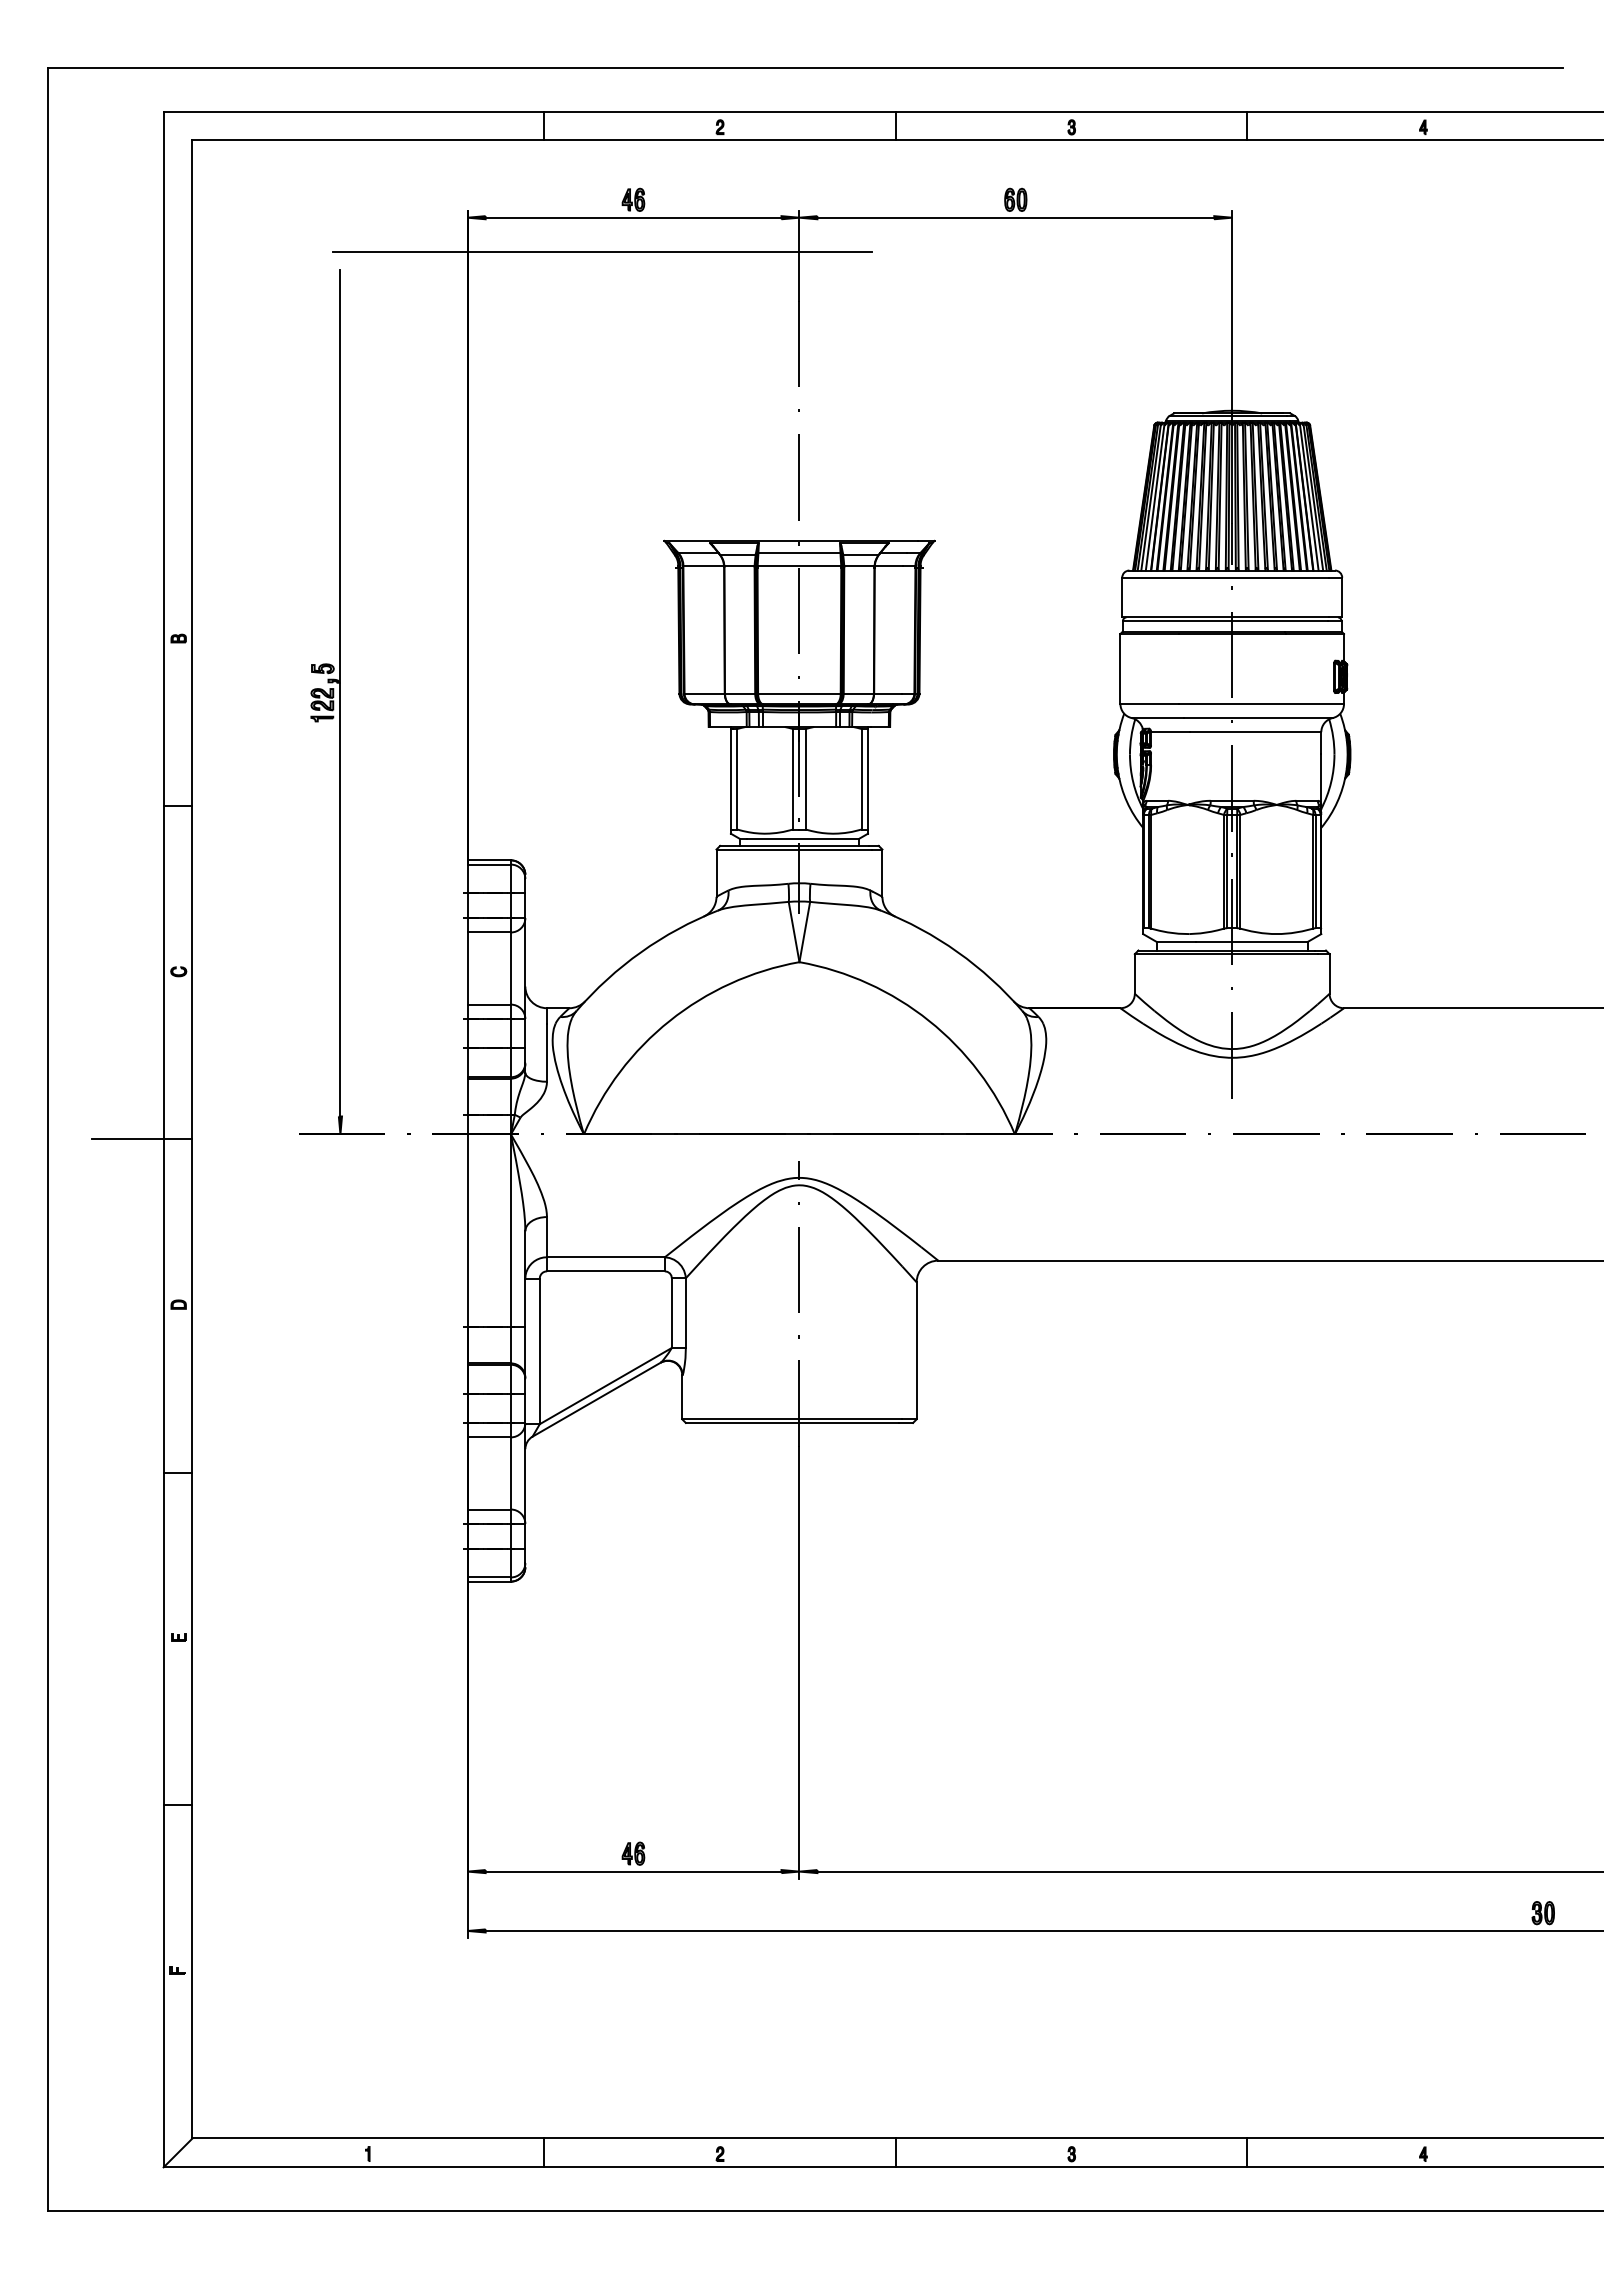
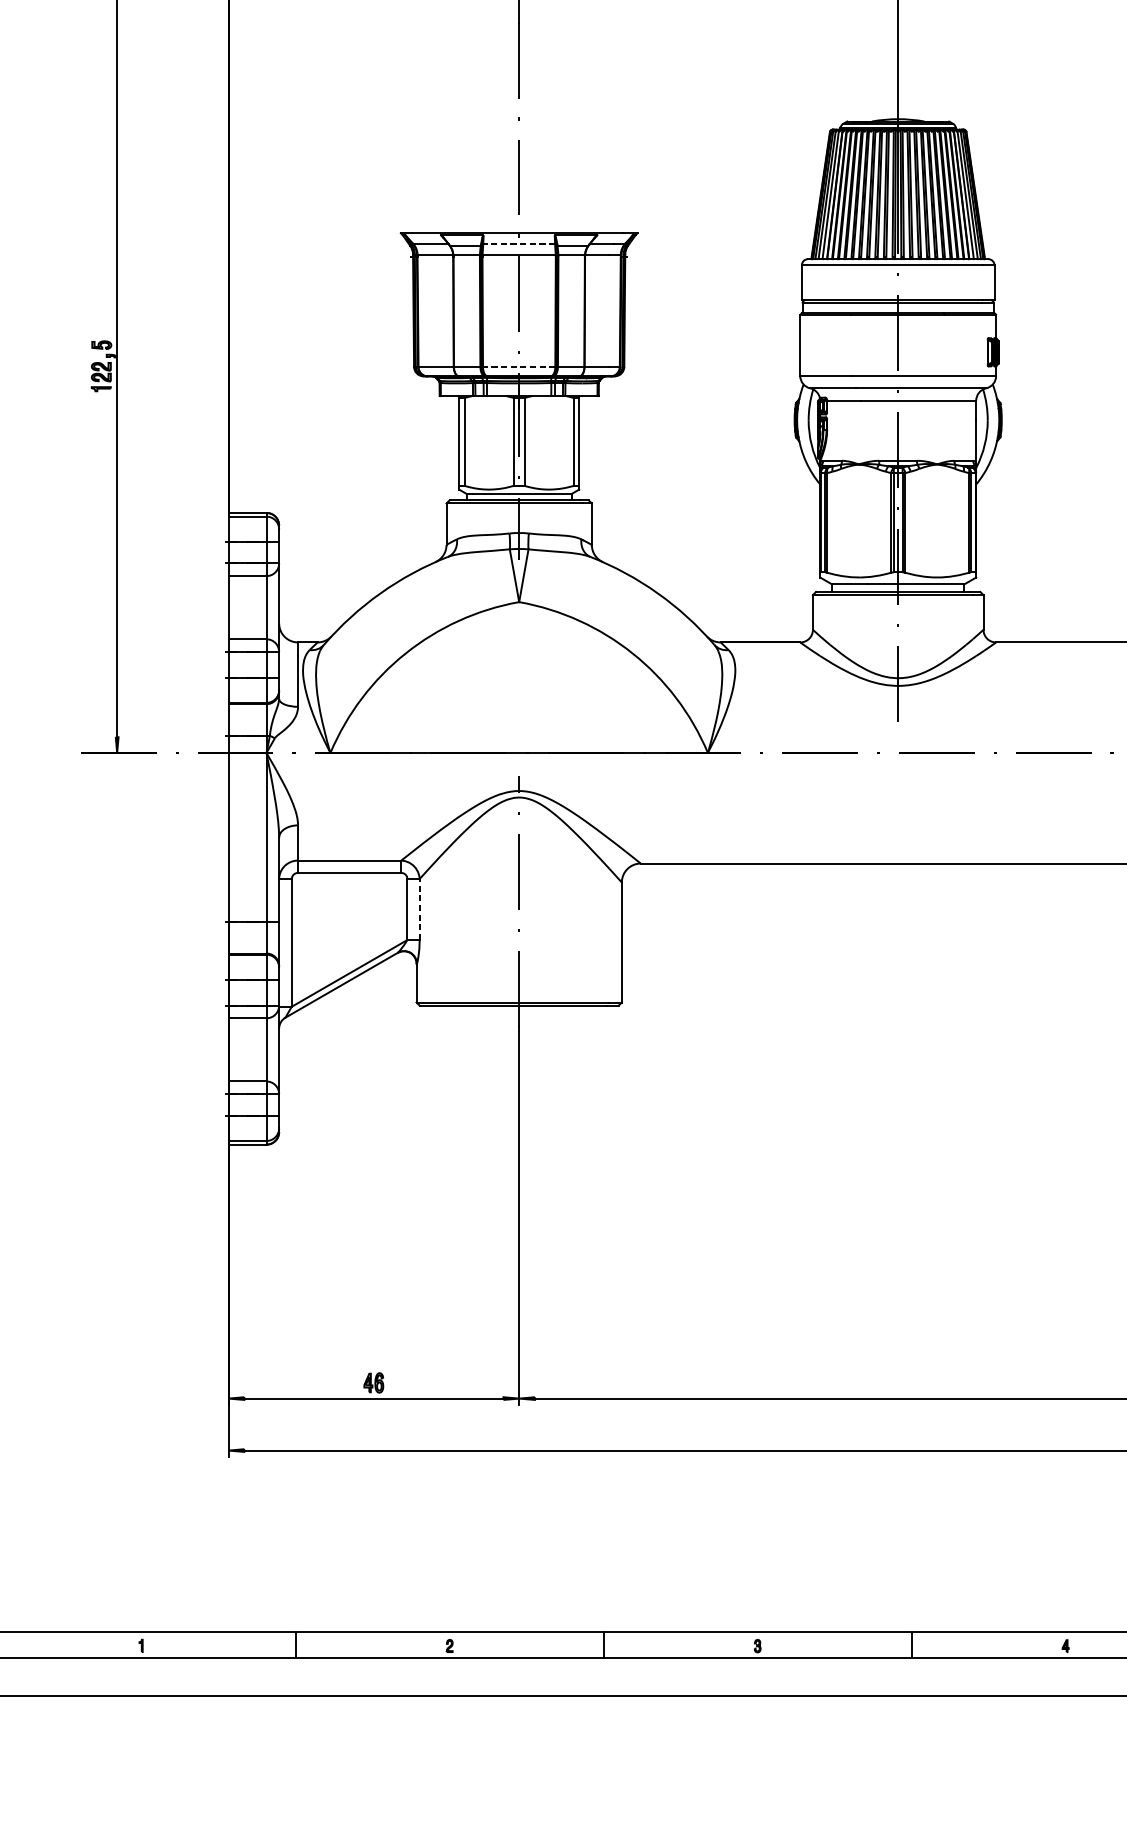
line: (798, 553) -> (518, 244), solid -> dashed
line: (798, 693) -> (518, 366), solid -> dashed
line: (685, 1313) -> (419, 909), solid -> dashed

